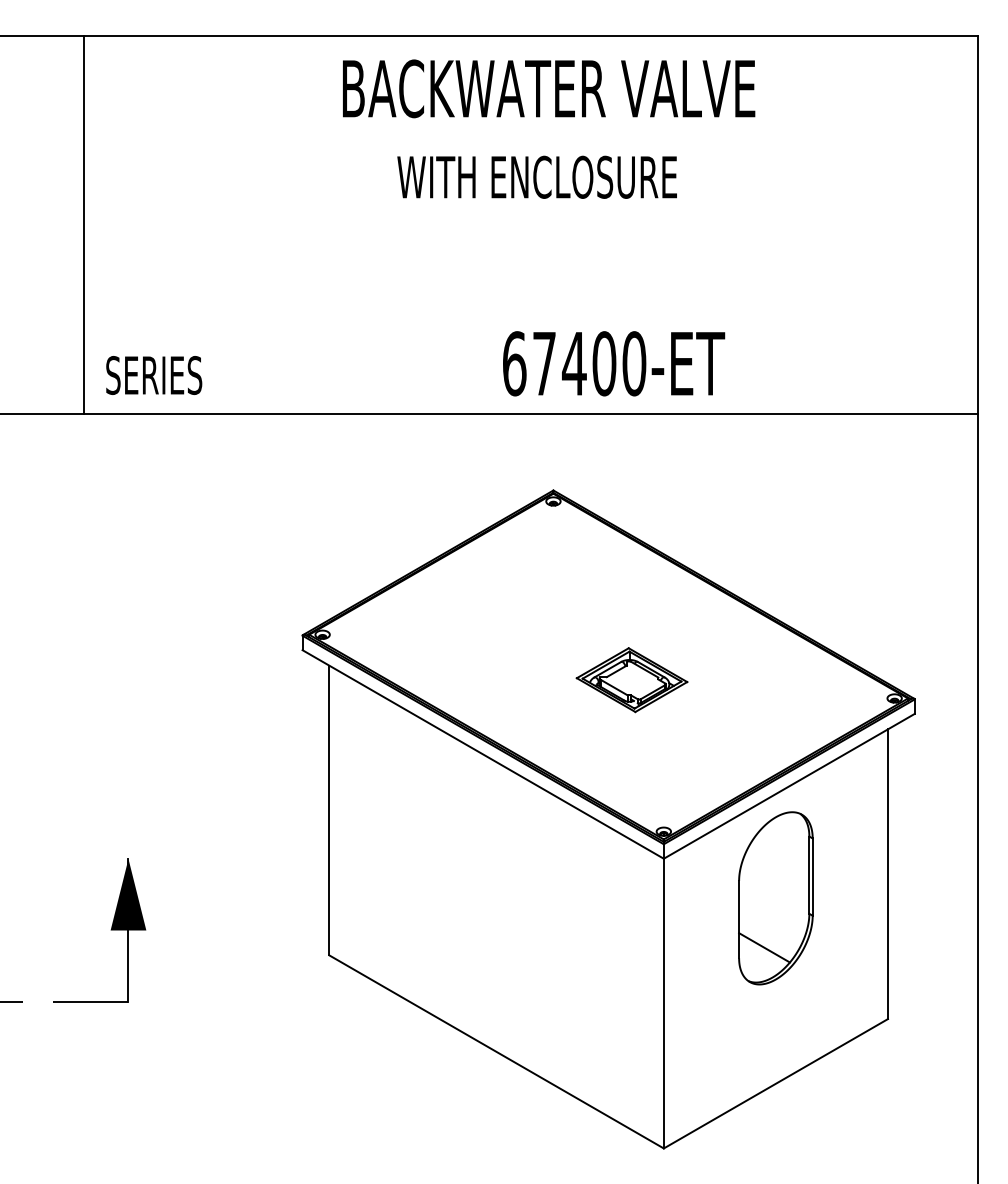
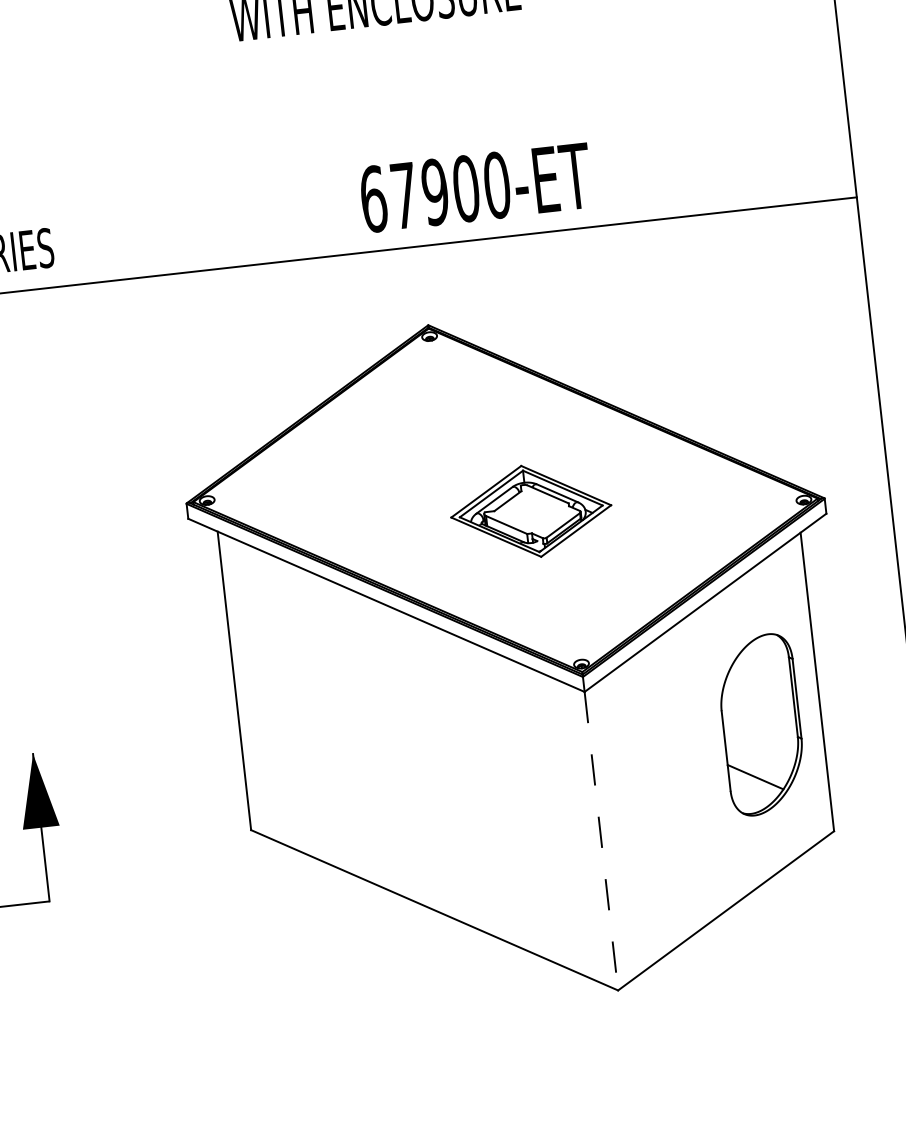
text: (574, 363) -> (435, 191), 67400-ET -> 67900-ET
part: (631, 680) -> (530, 512), size x1.4
part: (775, 898) -> (761, 725), moved
line: (663, 1003) -> (601, 841), solid -> dashed

